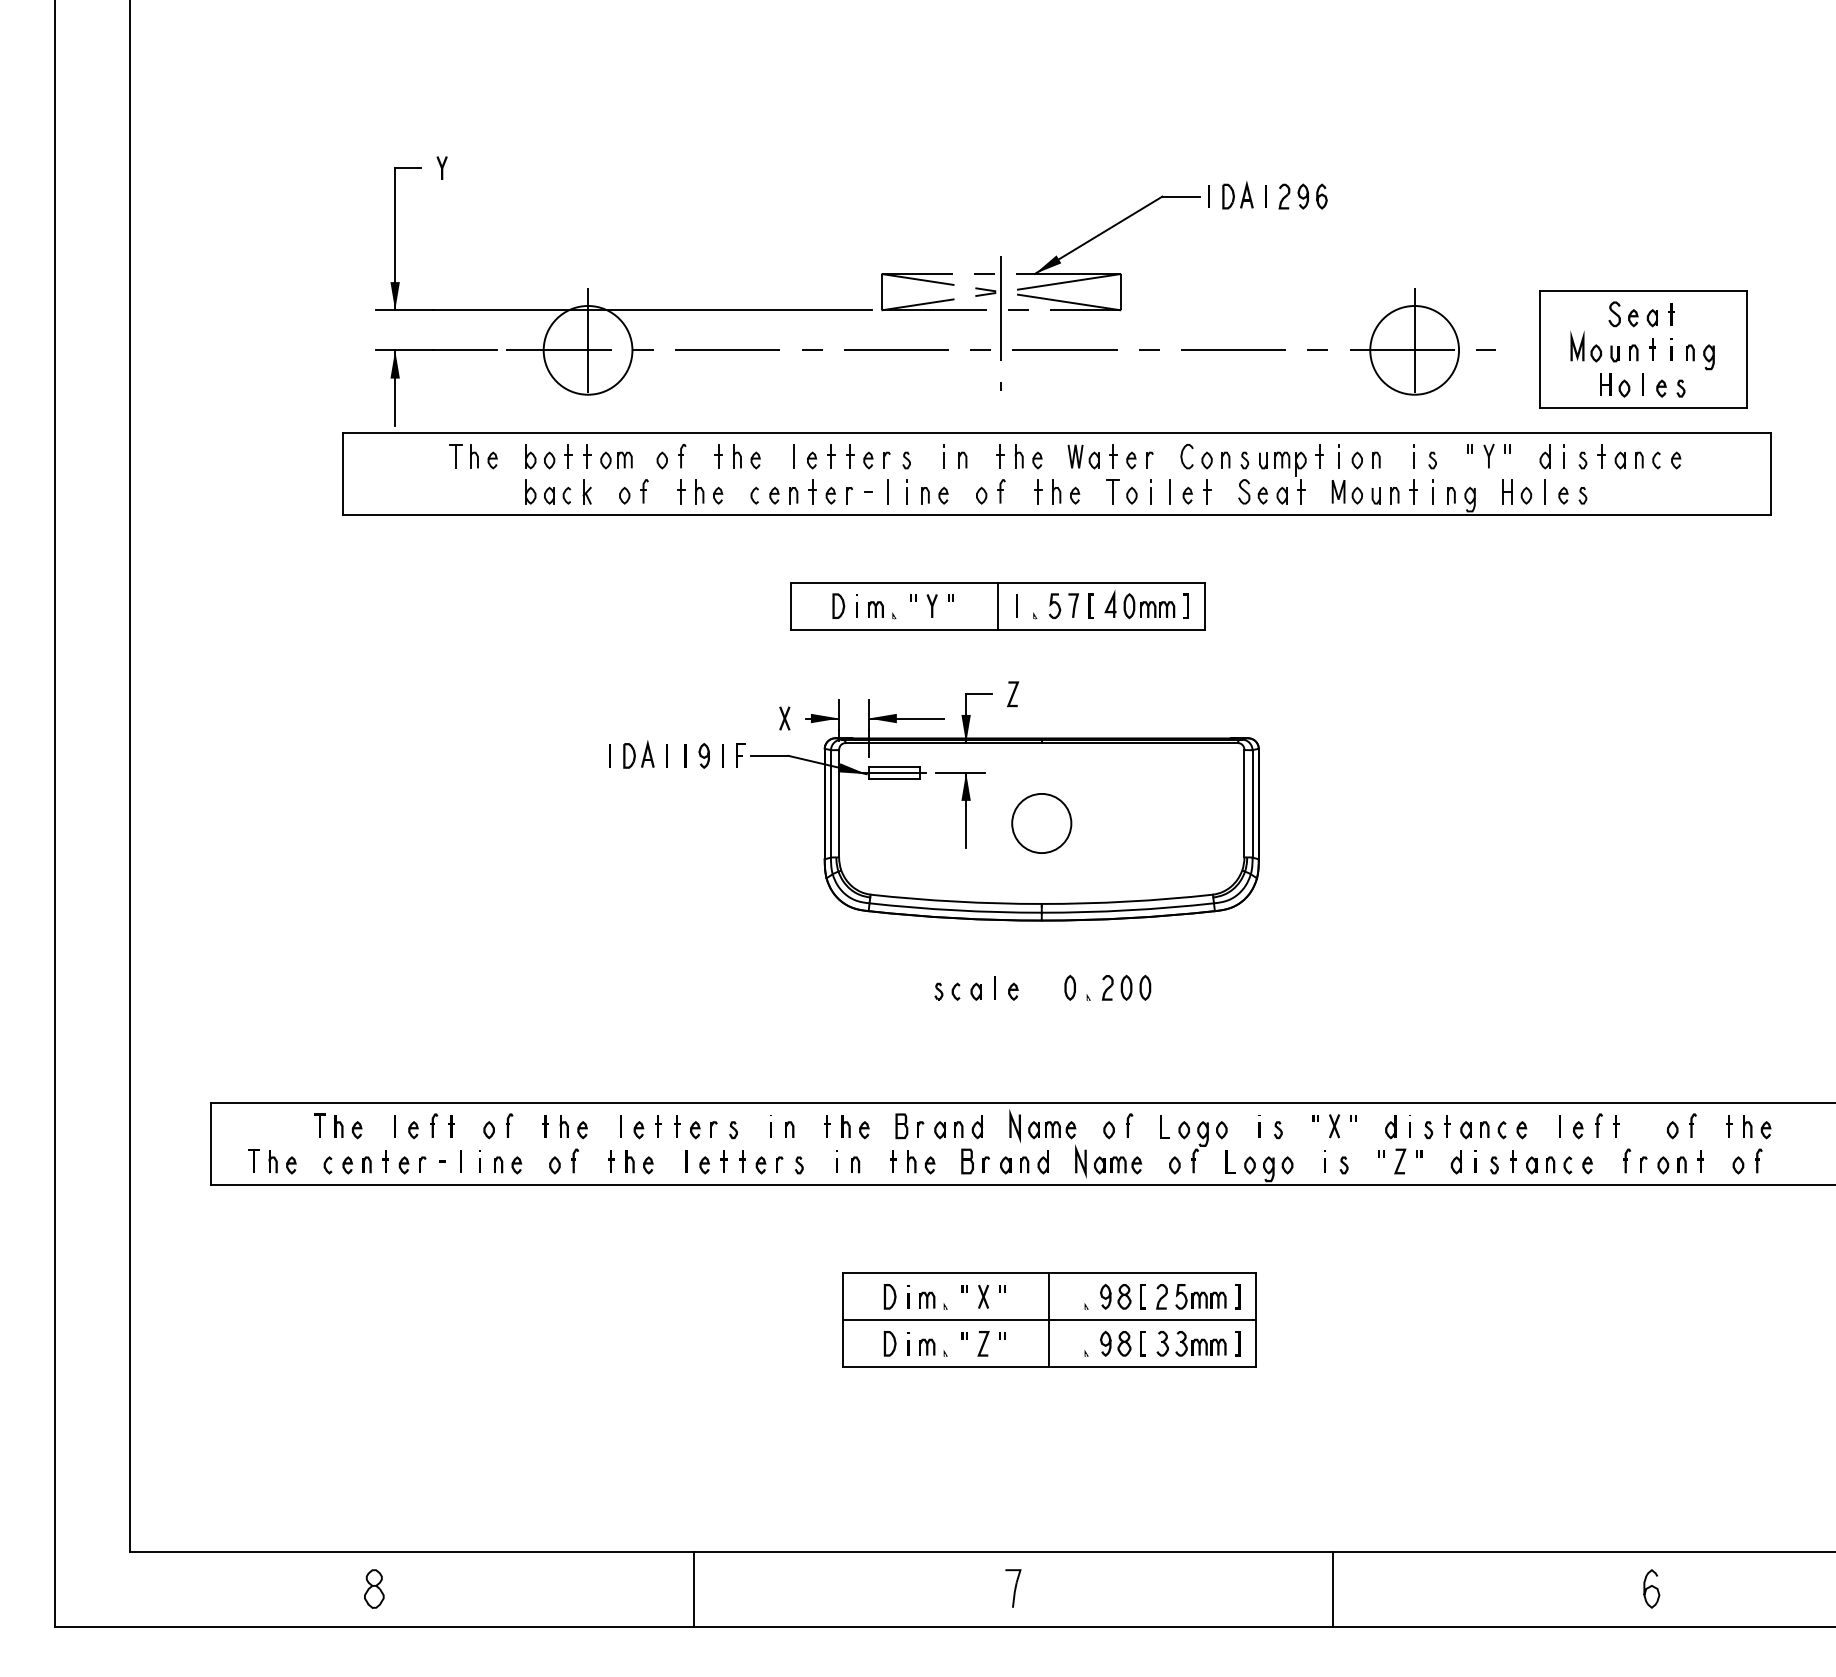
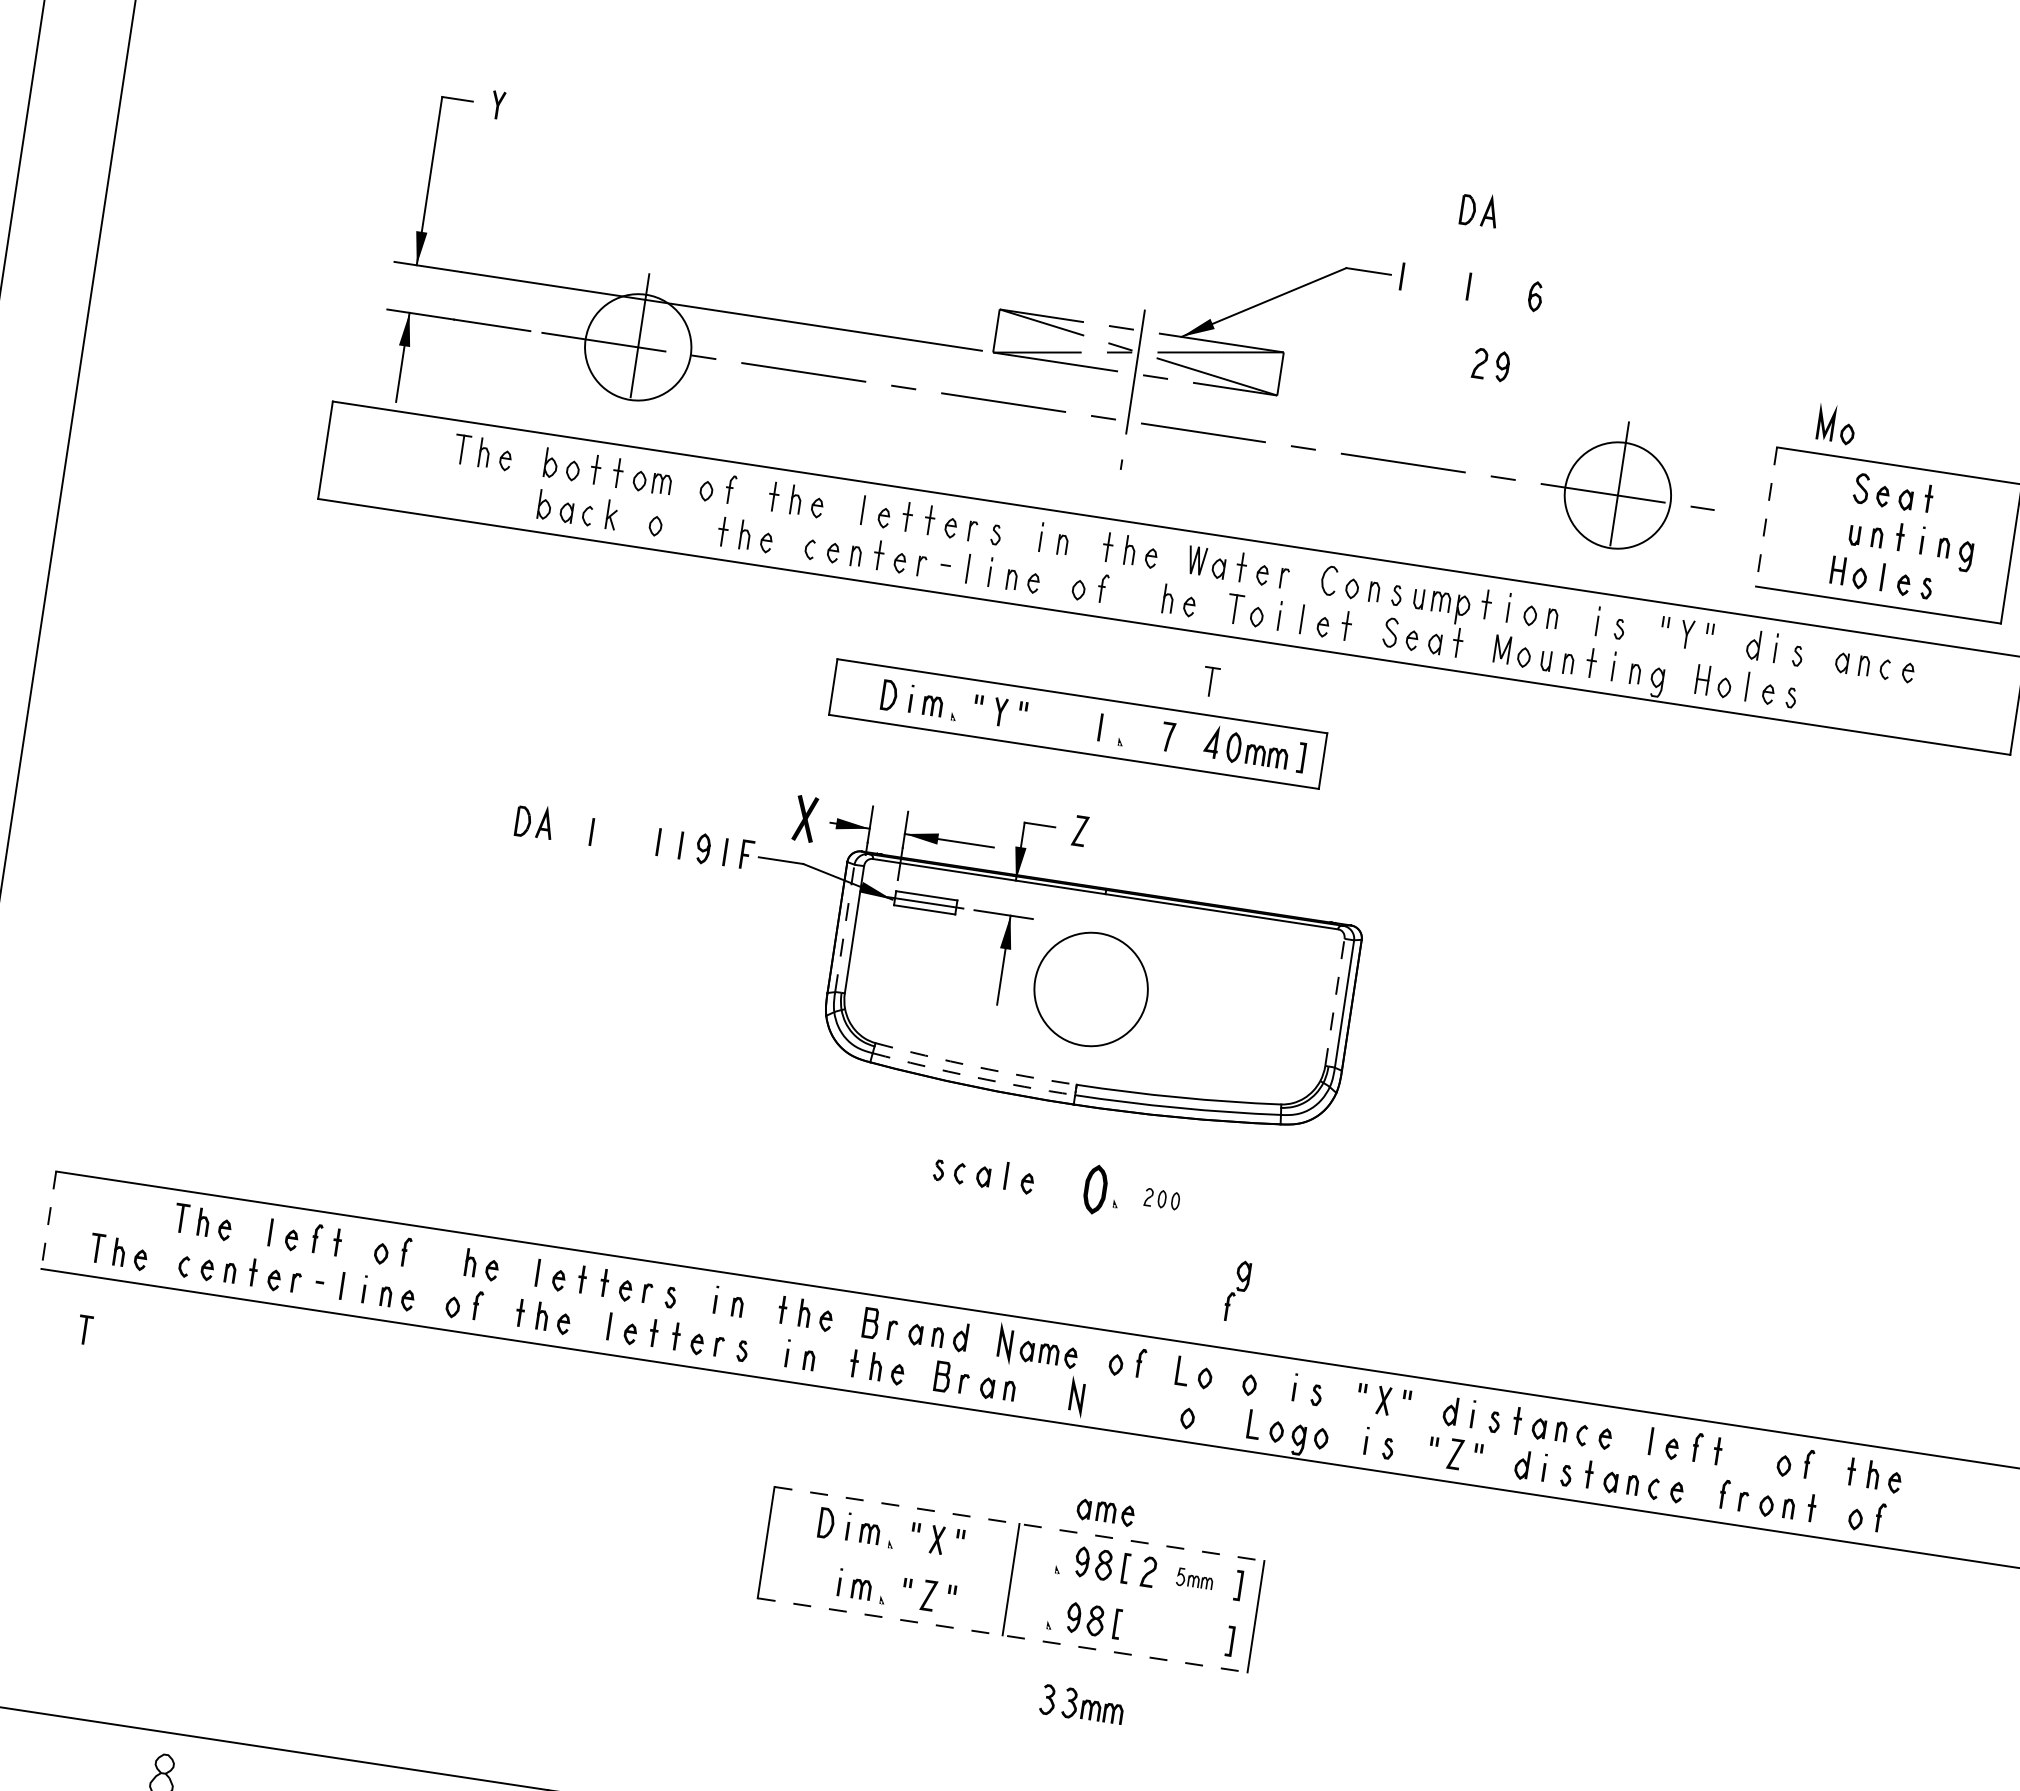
part: (1237, 194) -> (1479, 209), moved
part: (1293, 196) -> (1490, 364), moved
part: (1586, 346) -> (1836, 424), moved
line: (1539, 349) -> (1766, 516), solid -> dashed
part: (1601, 456) -> (1820, 654), removed
part: (644, 491) -> (679, 524), removed
part: (1038, 491) -> (1146, 595), removed
part: (1101, 554) -> (1210, 681), added
curve: (1056, 604) -> (1147, 732), removed
line: (997, 605) -> (1077, 723), removed
line: (1090, 605) -> (1187, 739), removed
part: (784, 718) -> (805, 818), size x1.6
part: (638, 754) -> (534, 821), moved
line: (830, 803) -> (844, 927), solid -> dashed
line: (1244, 803) -> (1335, 1002), solid -> dashed
circle: (1041, 823) -> (1090, 989), size x1.6
arc: (956, 901) -> (976, 1066), solid -> dashed
arc: (955, 910) -> (973, 1077), solid -> dashed
part: (1069, 987) -> (1094, 1188), size x1.6
part: (1126, 987) -> (1162, 1199), size x0.6
part: (545, 1126) -> (448, 1259), removed
line: (210, 1144) -> (48, 1220), solid -> dashed
part: (1199, 1147) -> (1236, 1291), moved
part: (1042, 1162) -> (1031, 1391), removed
part: (1118, 1165) -> (1106, 1513), moved
part: (253, 1229) -> (84, 1329), added
line: (1049, 1273) -> (1019, 1524), solid -> dashed
part: (1200, 1296) -> (1194, 1578), size x0.6
line: (1048, 1320) -> (1010, 1579), removed
part: (889, 1343) -> (817, 1578), removed
part: (1191, 1343) -> (1082, 1704), moved
line: (1049, 1367) -> (1002, 1635), solid -> dashed

